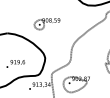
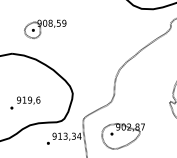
part: (46, 24) -> (44, 29), moved

